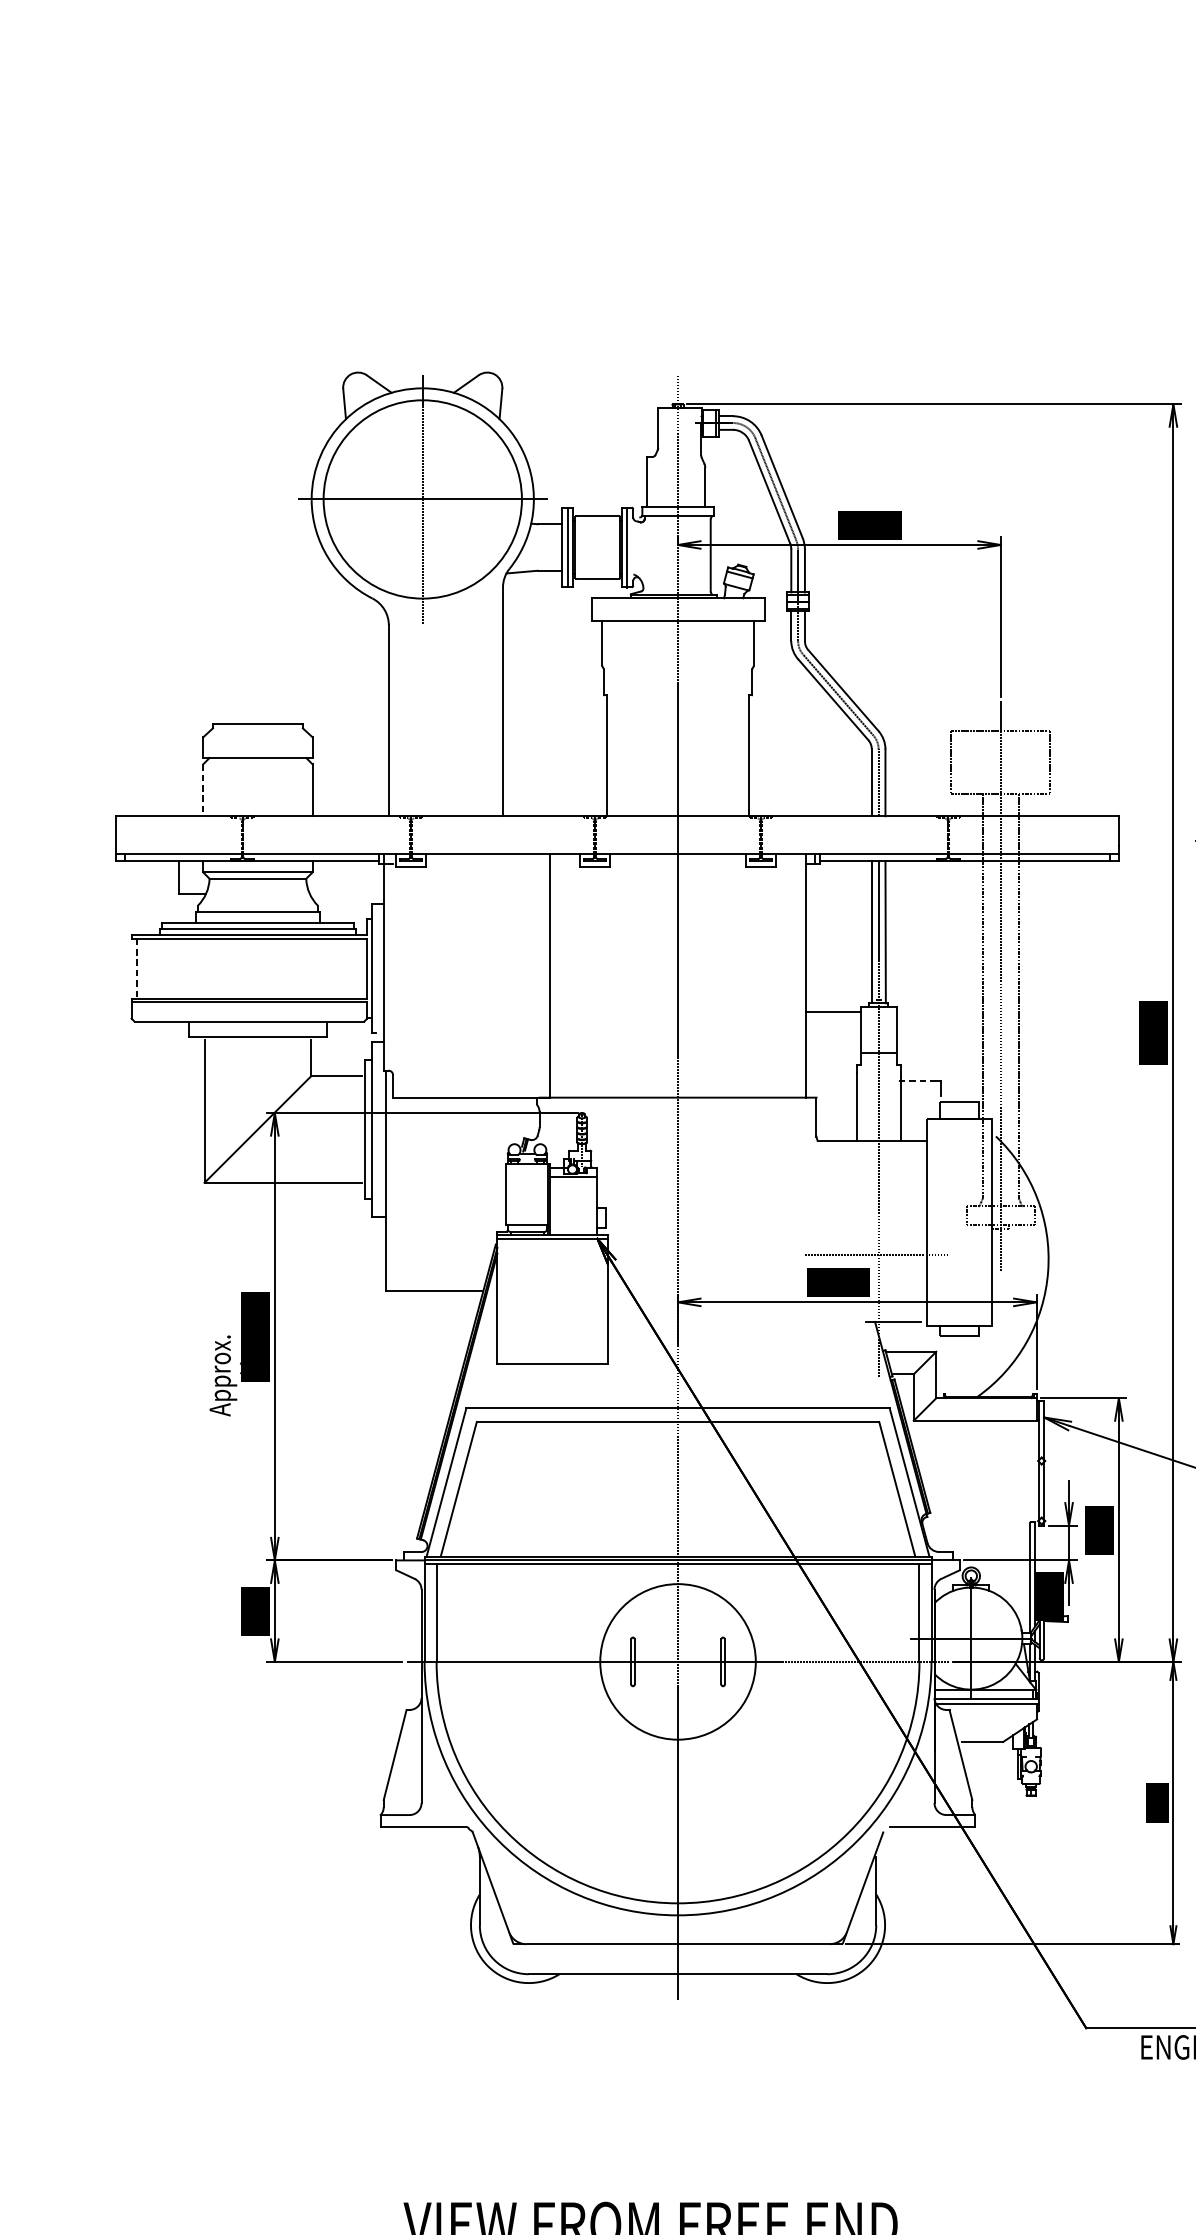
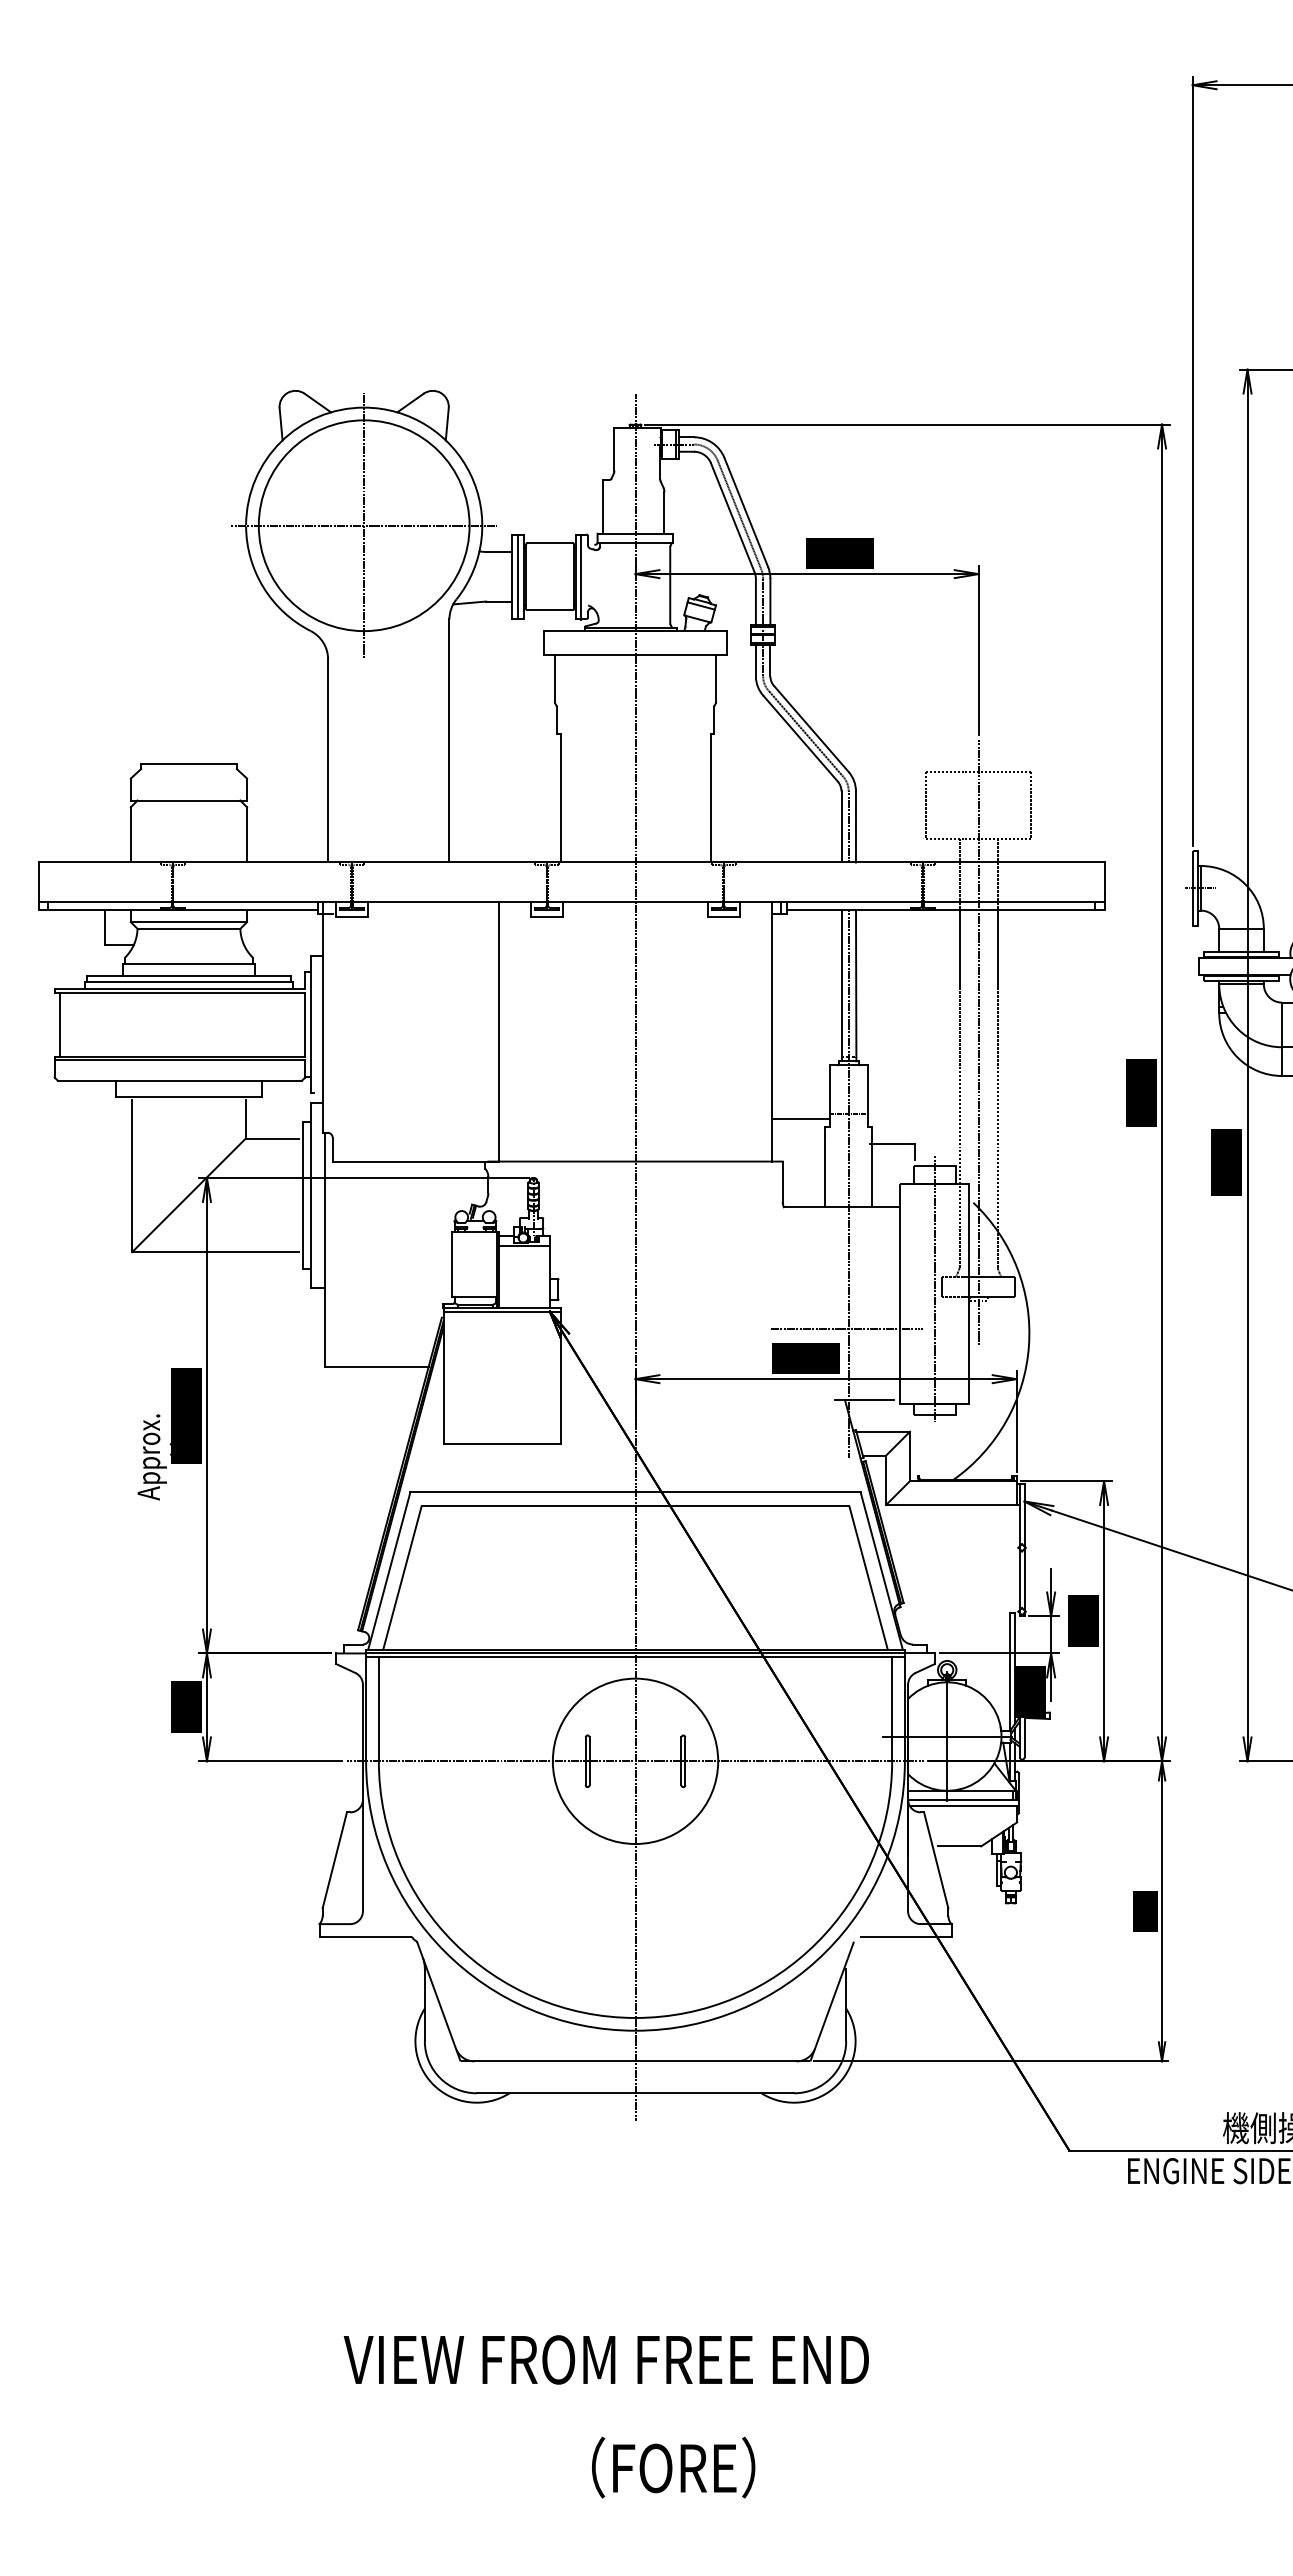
line: (202, 789) -> (130, 834), dashed -> solid
line: (137, 968) -> (60, 1024), dashed -> solid
line: (833, 1011) -> (800, 1118), moved
line: (916, 1080) -> (889, 1143), dashed -> solid
line: (959, 1218) -> (934, 1289), added

